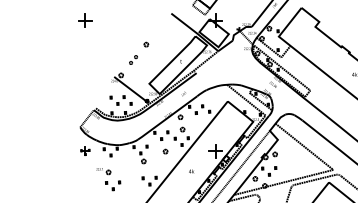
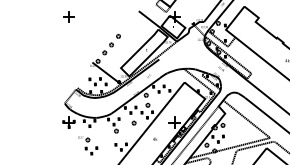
part: (133, 59) -> (108, 48), size x1.67
part: (85, 151) -> (69, 123), size x1.67

